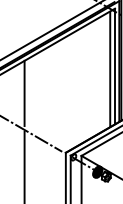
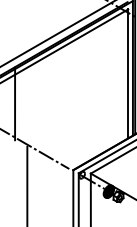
line: (110, 69) -> (123, 77), removed
line: (24, 93) -> (14, 104), moved

